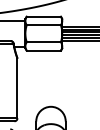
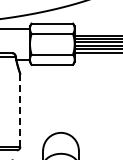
line: (17, 88) -> (20, 110), solid -> dashed

